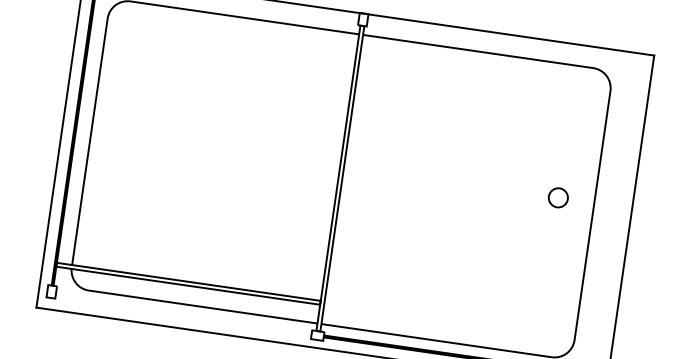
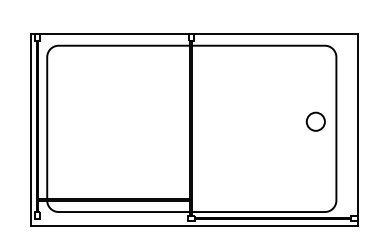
circle: (558, 197) -> (315, 121), size x1.67

